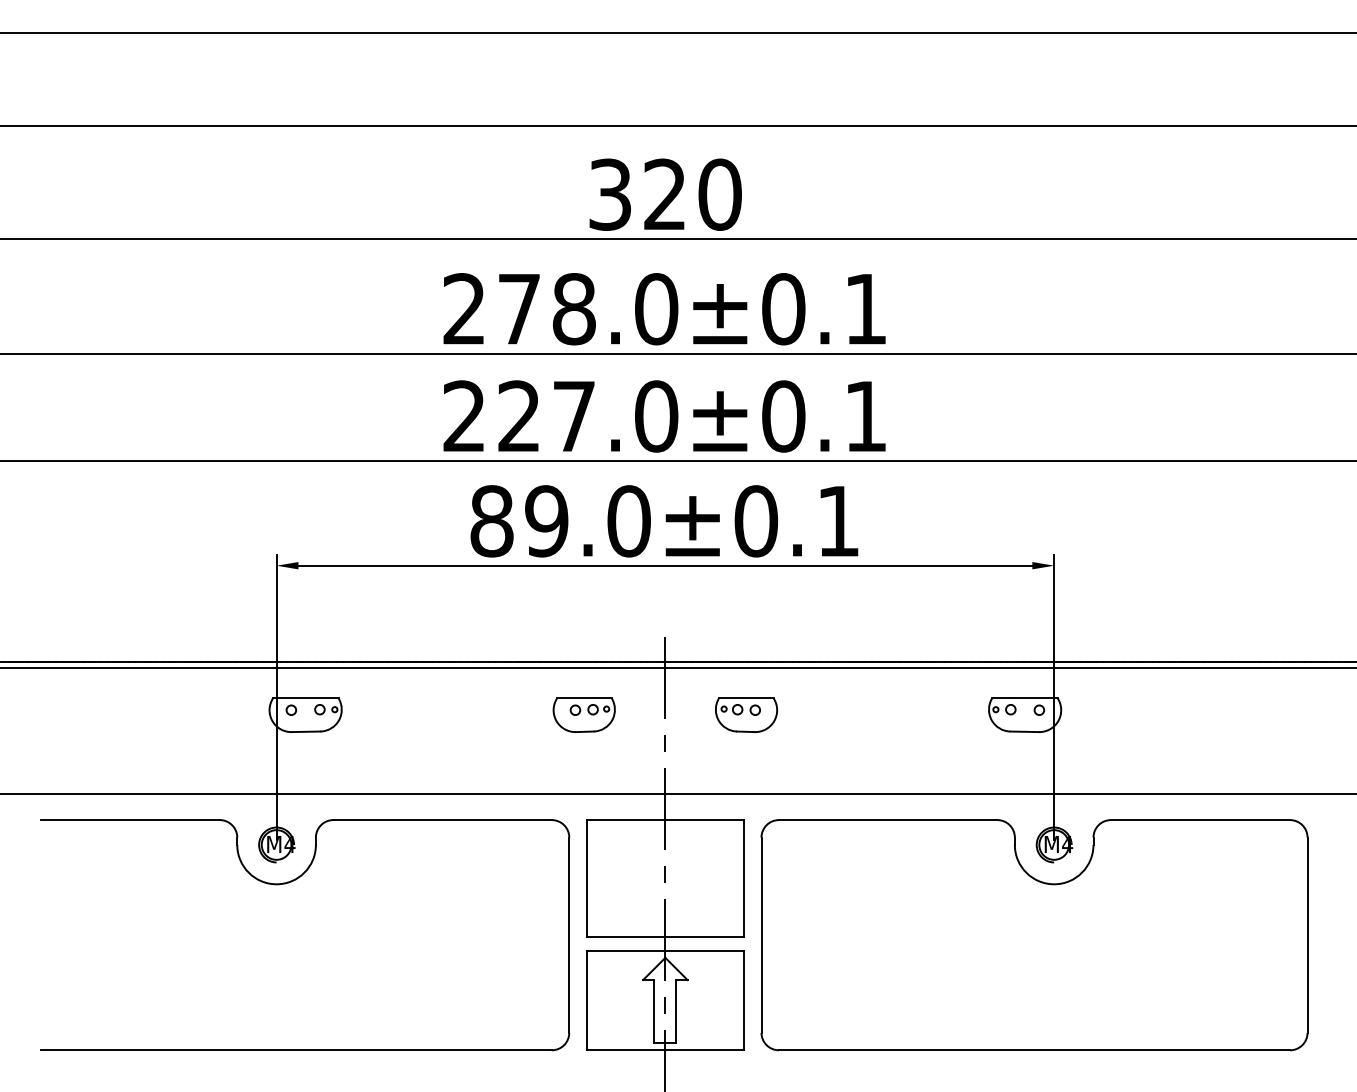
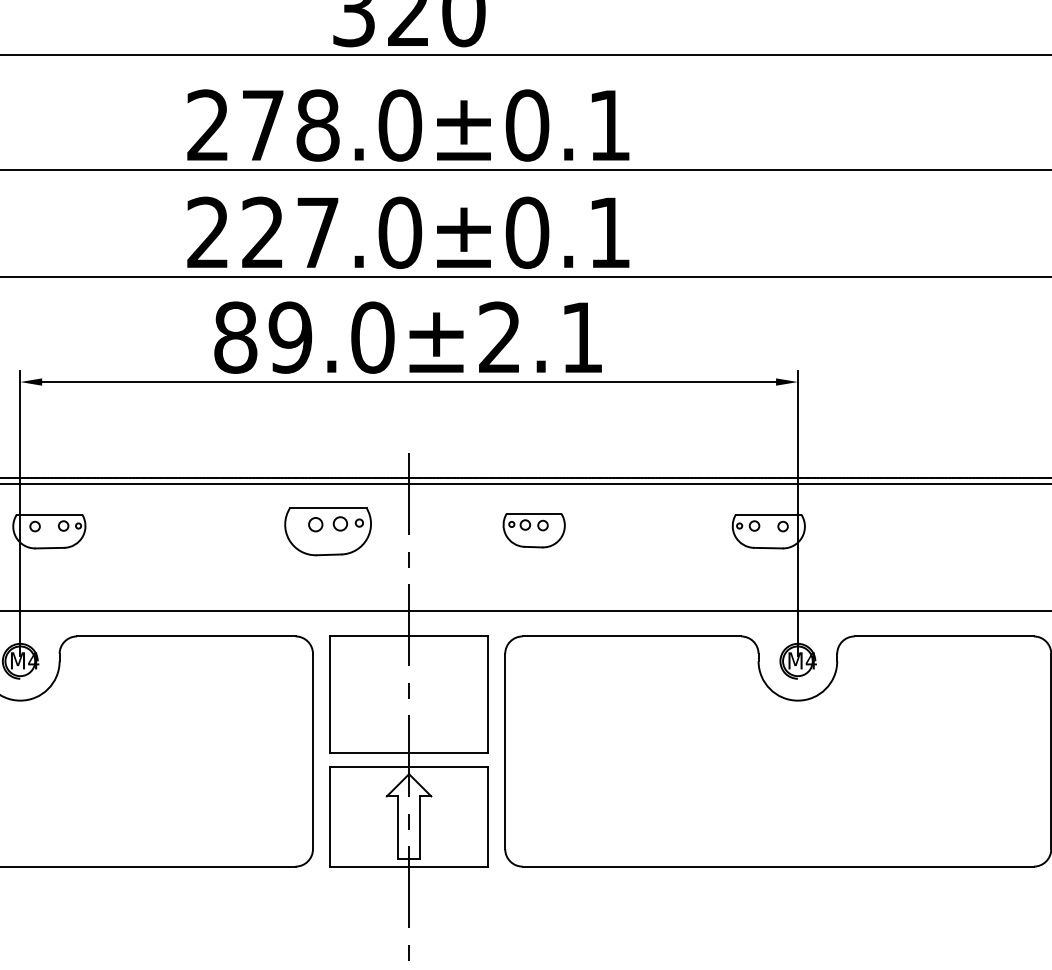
text: (756, 521) -> (500, 337), 89.0±0.1 -> 89.0±2.1
part: (583, 714) -> (327, 530), size x1.4
part: (746, 714) -> (534, 529), moved

